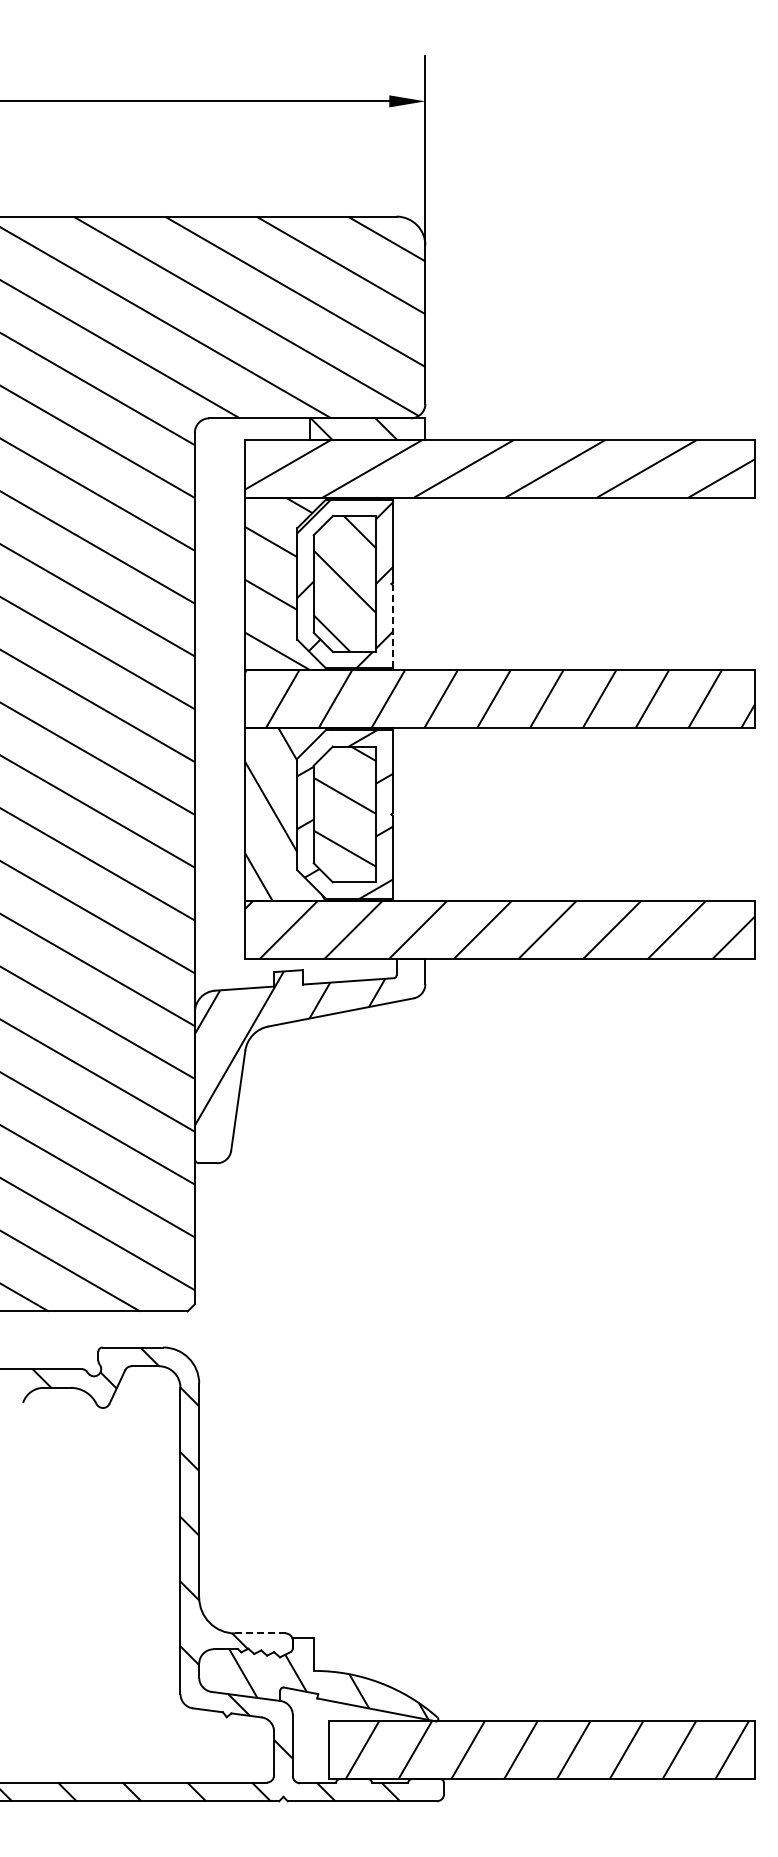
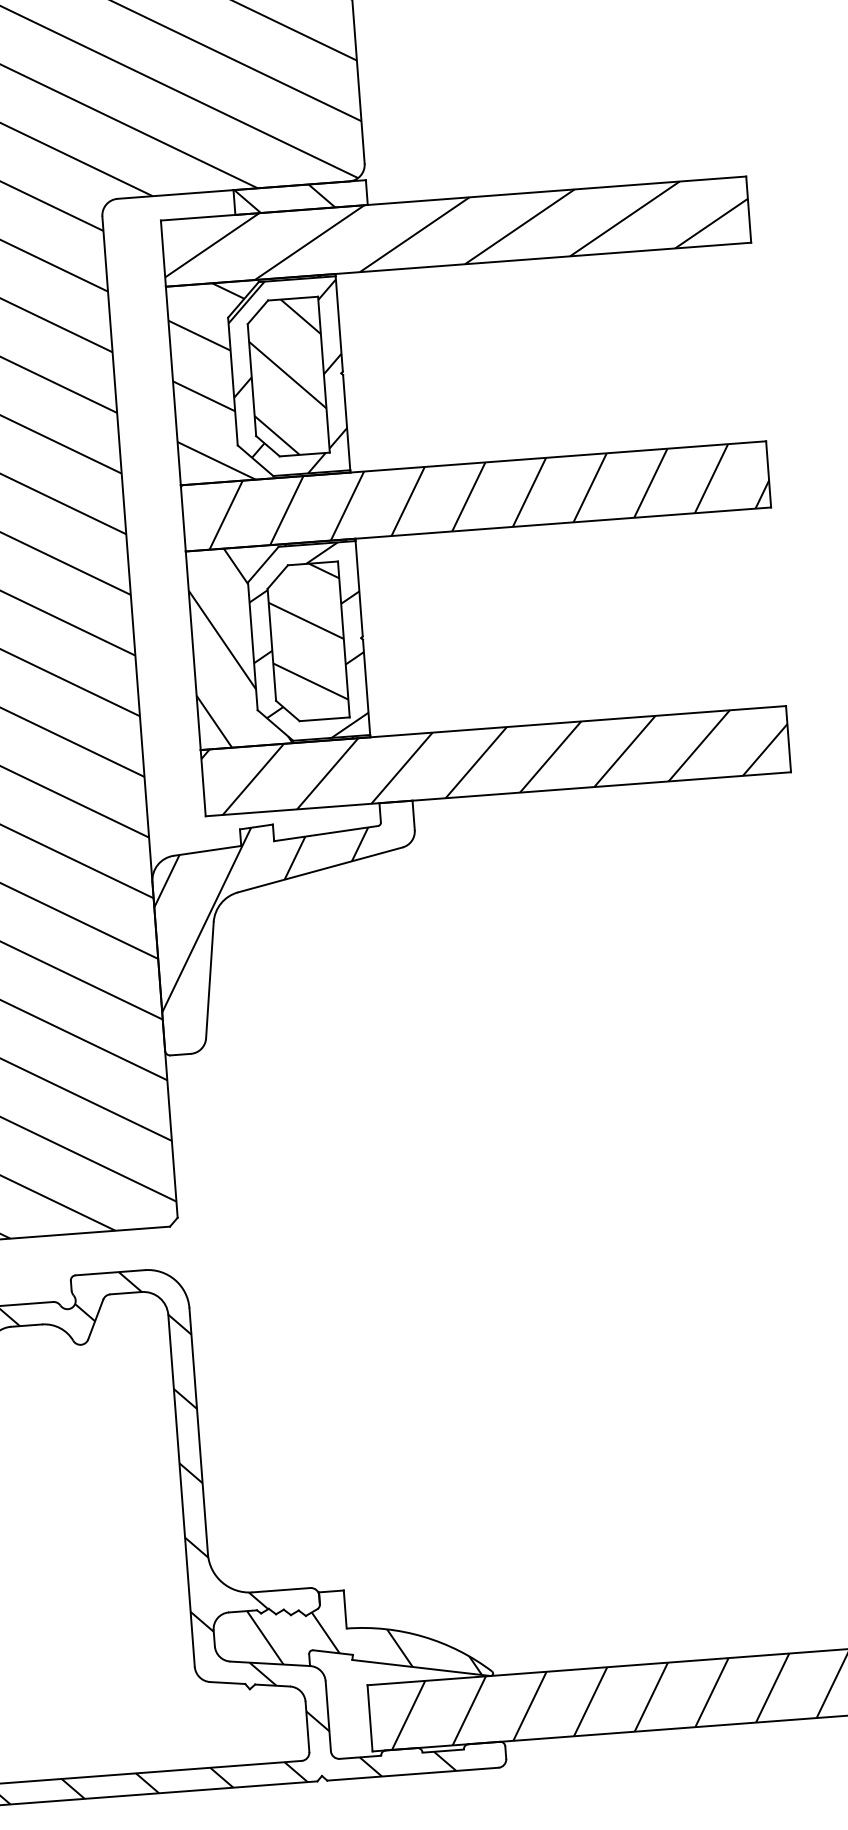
line: (392, 626) -> (346, 422), dashed -> solid
line: (259, 1633) -> (280, 1590), dashed -> solid

